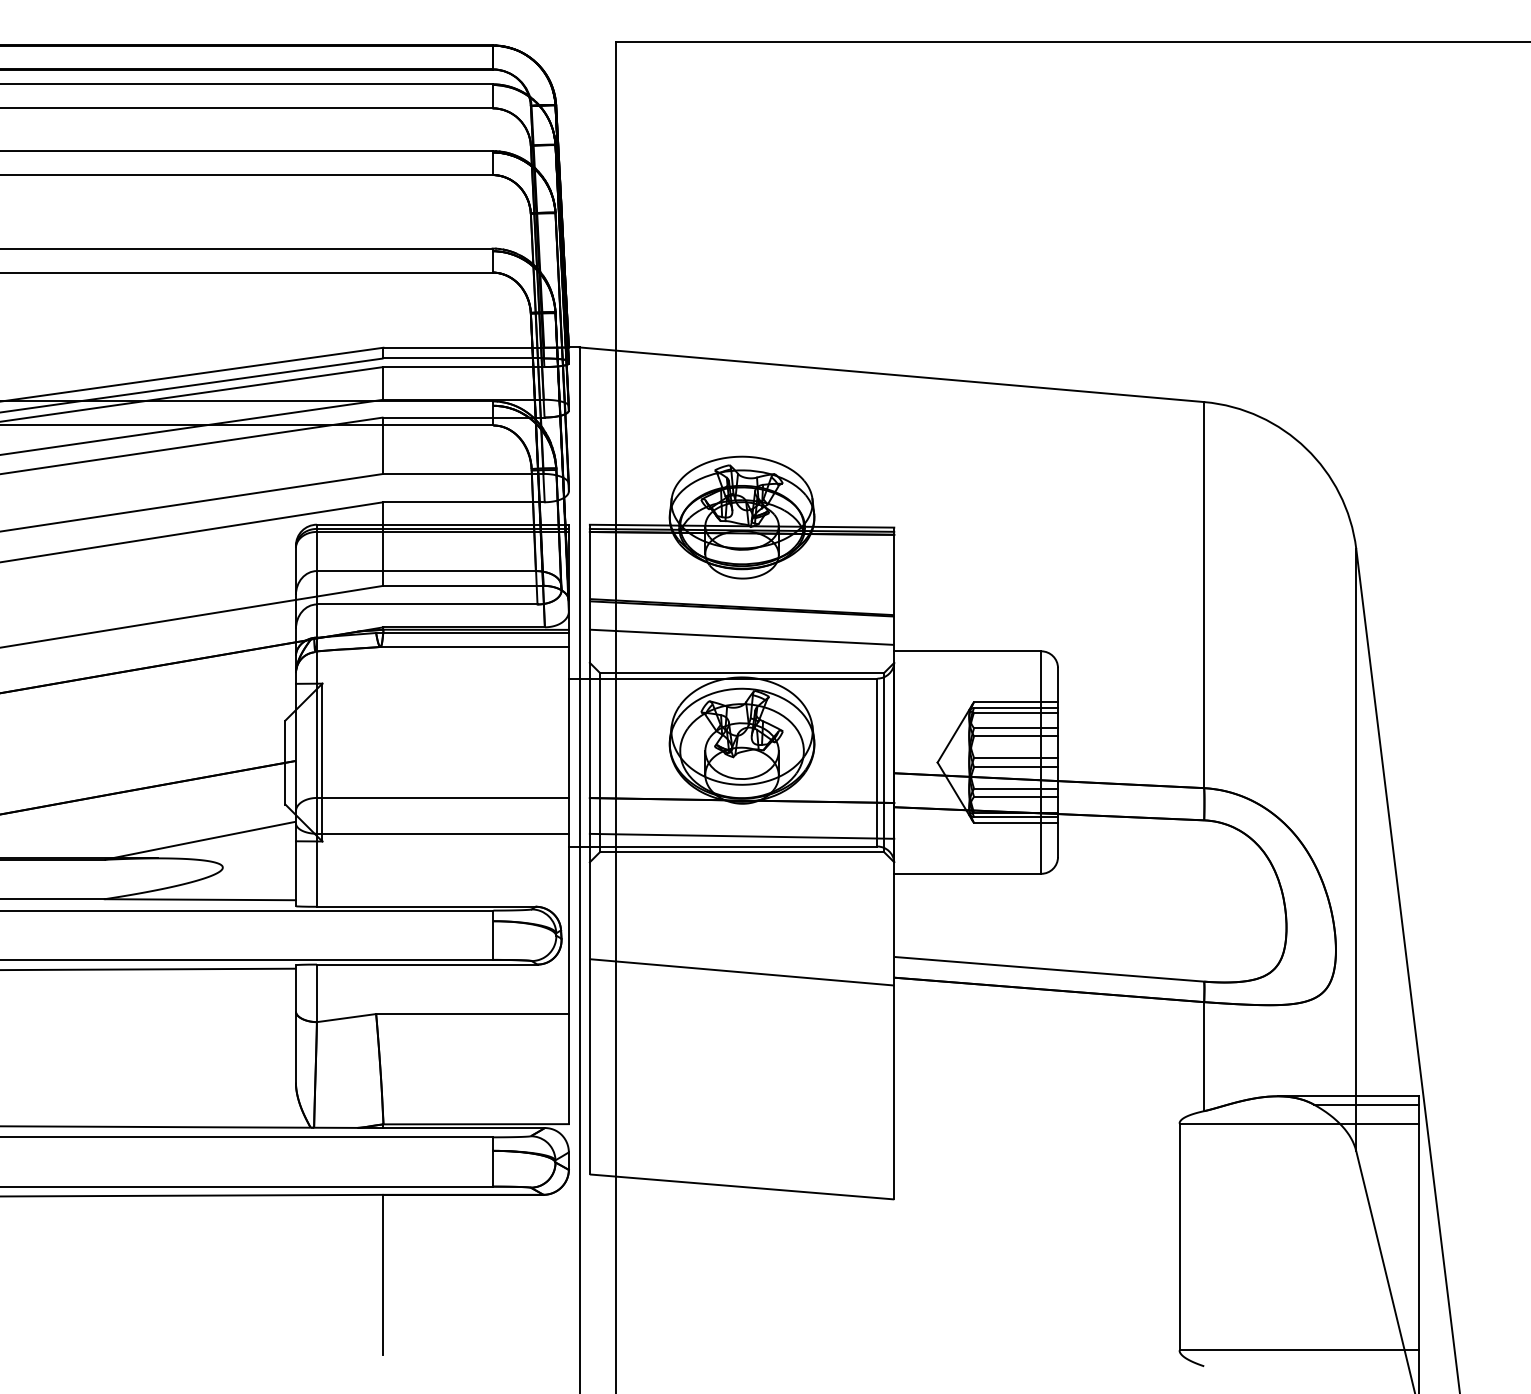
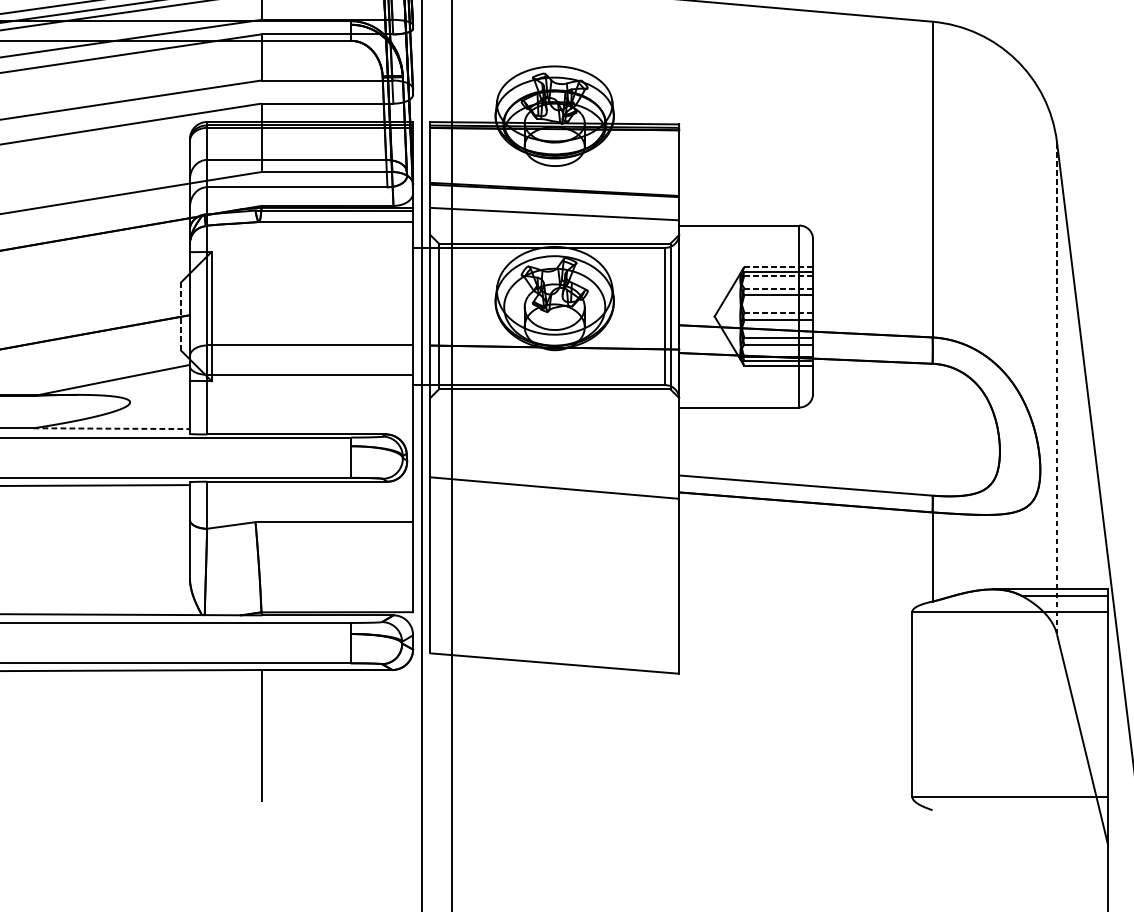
line: (1016, 702) -> (779, 267), solid -> dashed
line: (1016, 712) -> (779, 275), solid -> dashed
line: (1016, 728) -> (779, 288), solid -> dashed
line: (1016, 757) -> (779, 312), solid -> dashed
line: (285, 762) -> (181, 316), solid -> dashed
line: (741, 835) -> (554, 376), removed
line: (1356, 849) -> (1057, 387), solid -> dashed
line: (200, 899) -> (111, 428), solid -> dashed

